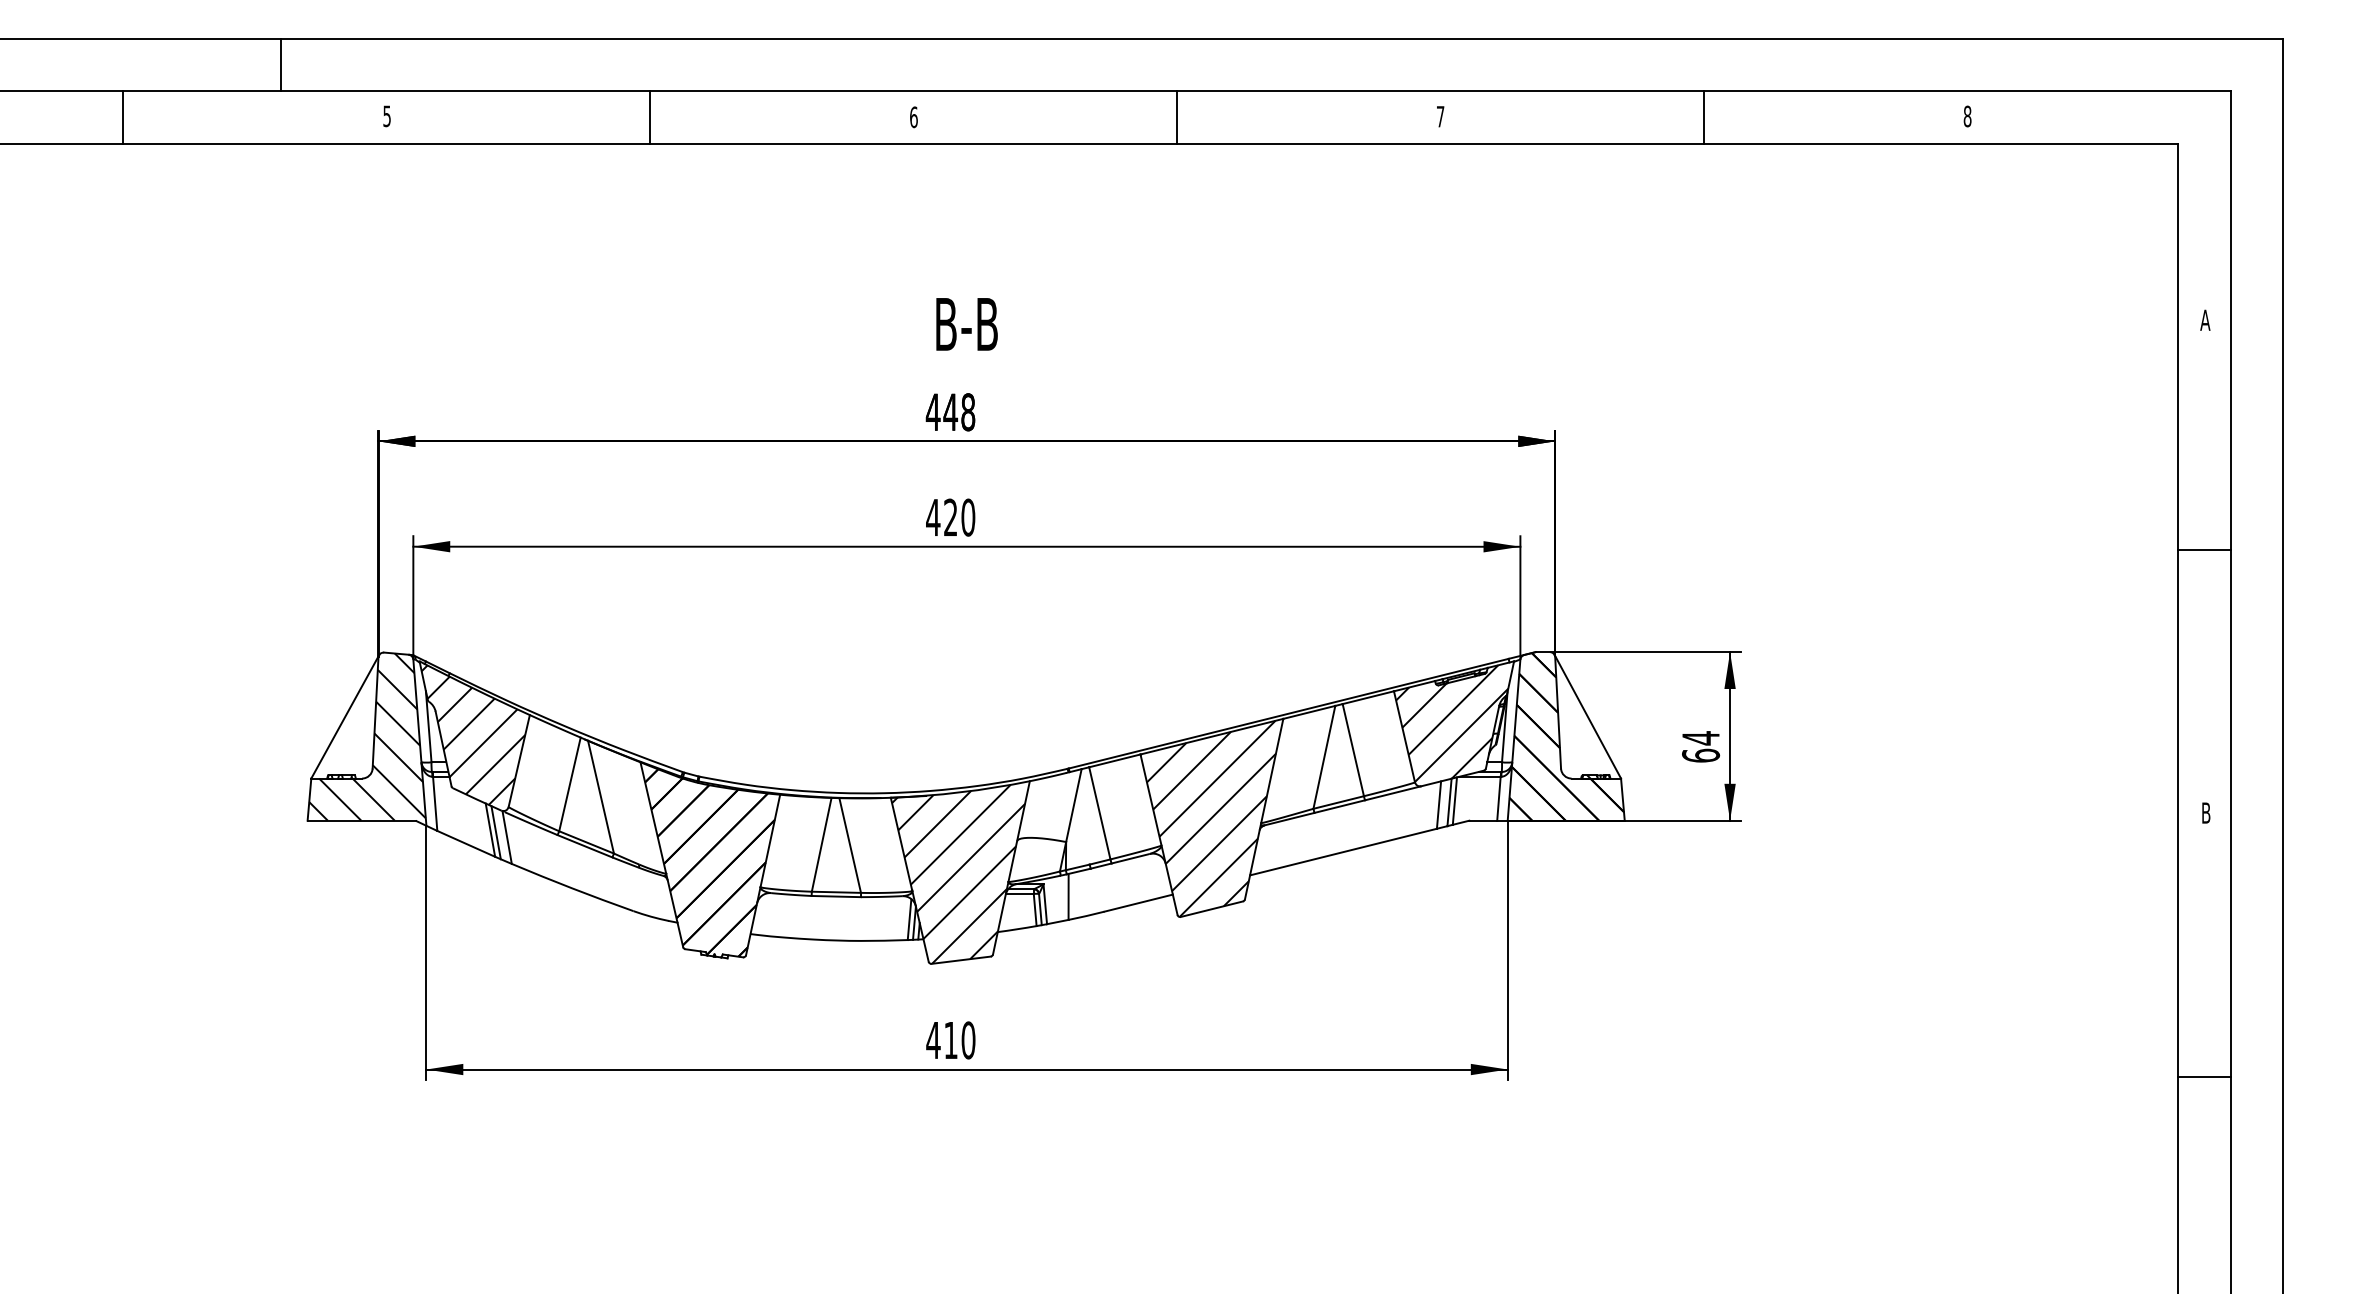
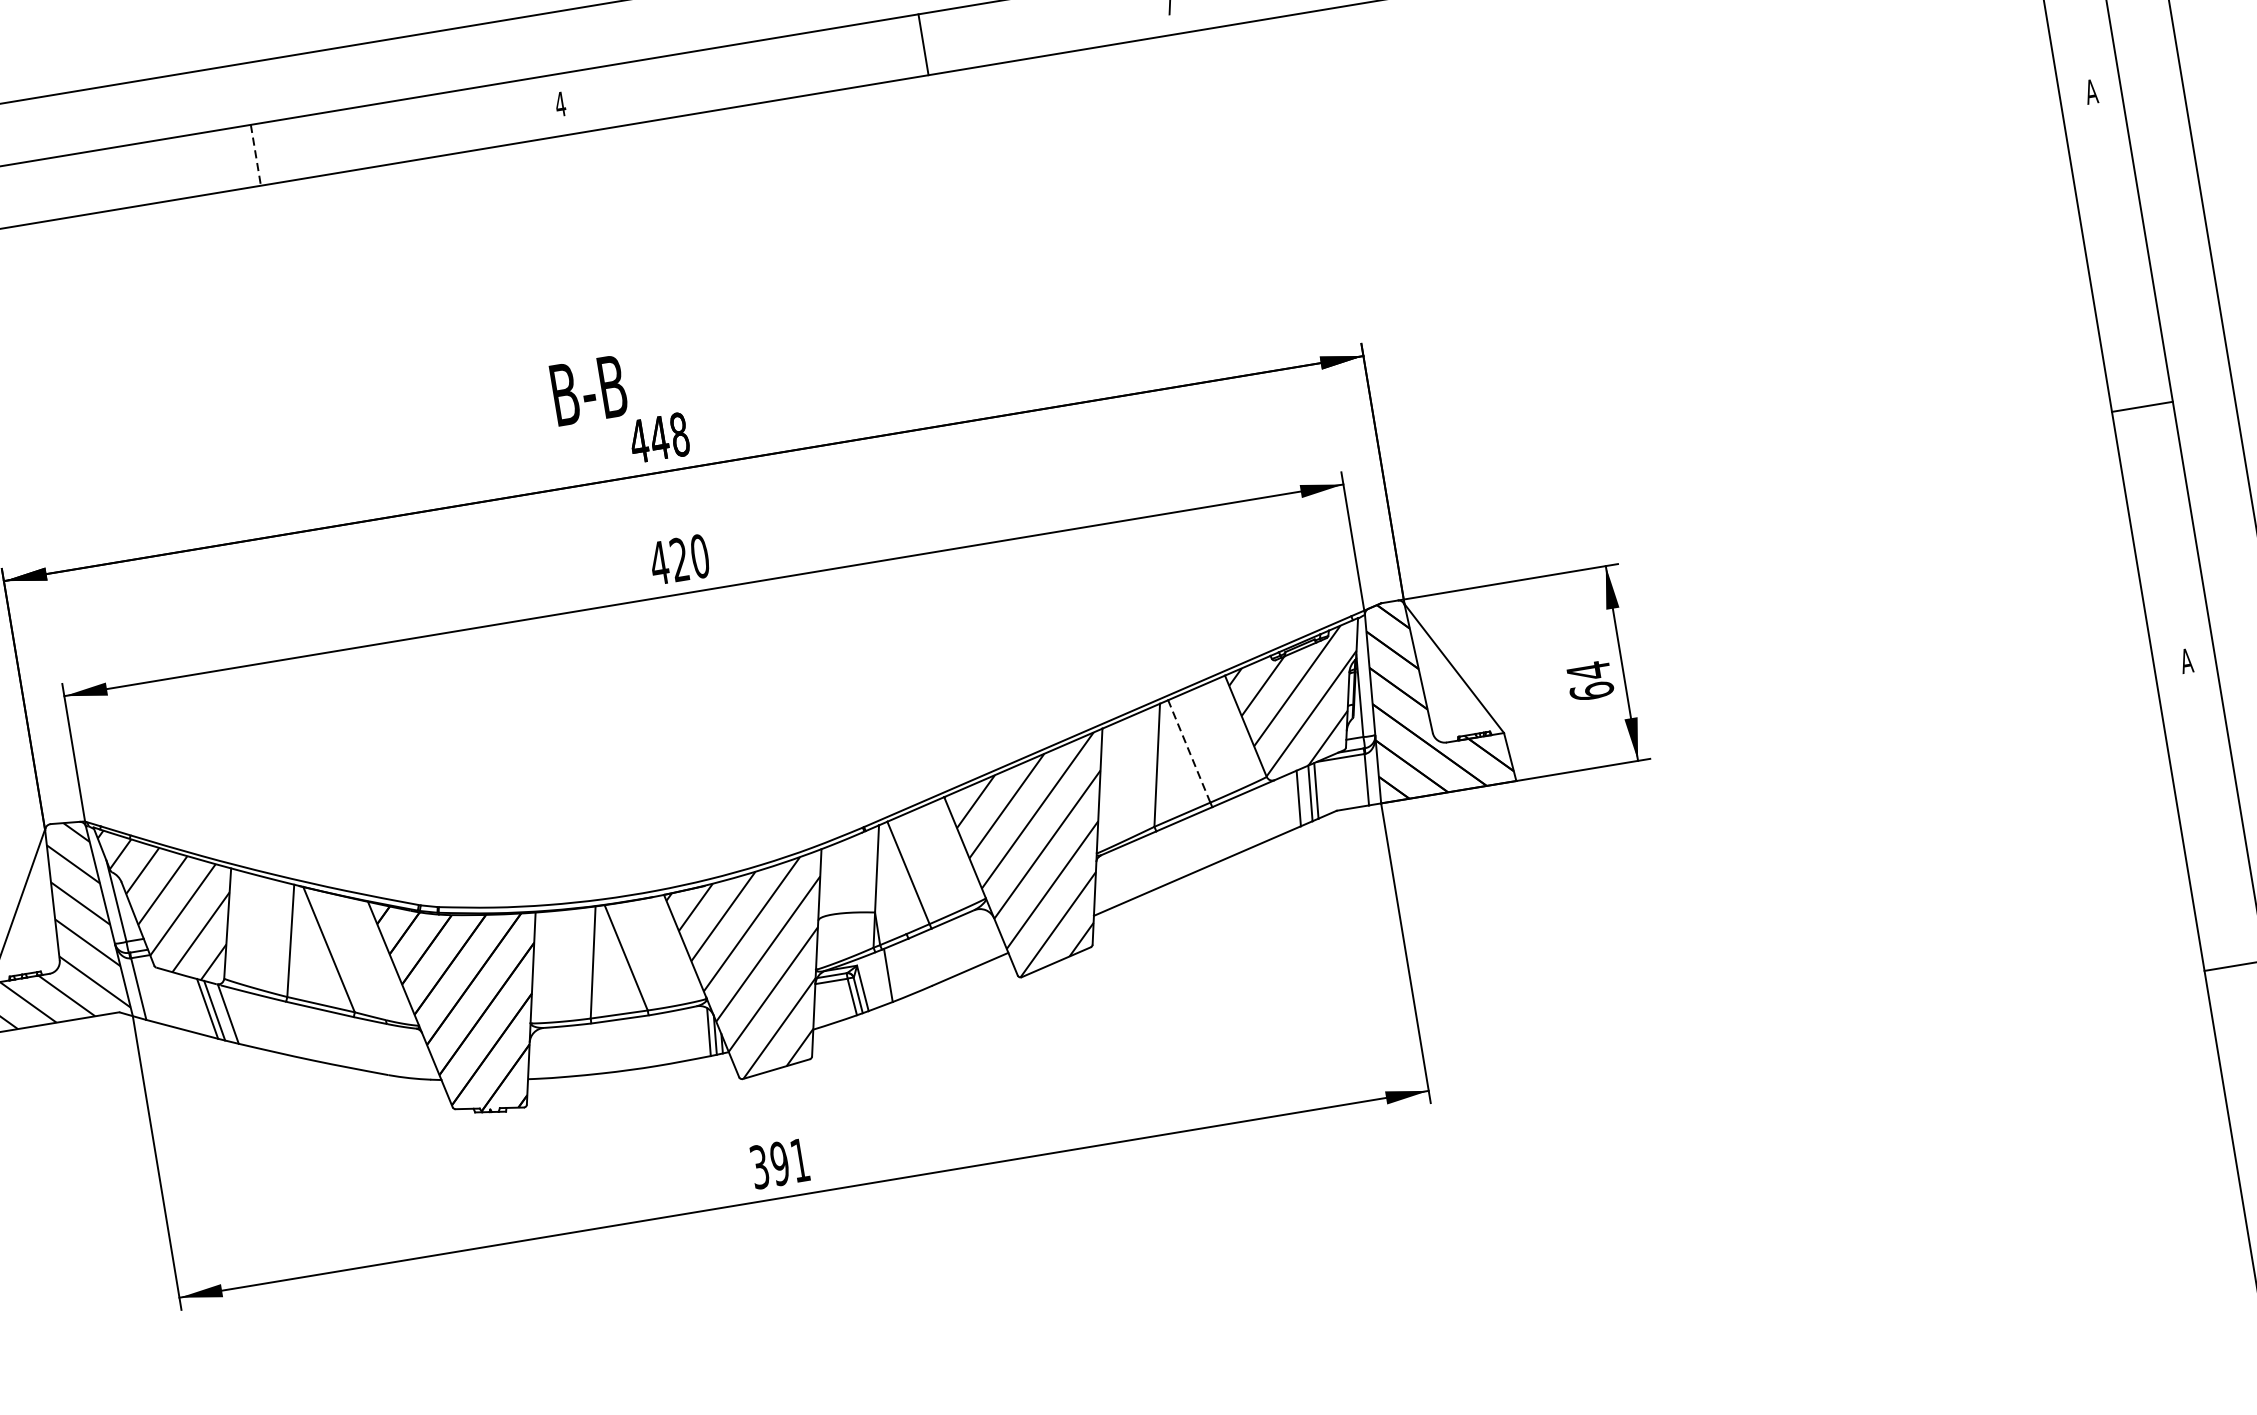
text: (913, 117) -> (560, 104), 6 -> 4
line: (1177, 117) -> (924, 44), moved
line: (650, 118) -> (256, 156), solid -> dashed
text: (966, 324) -> (588, 390), moved
line: (2204, 549) -> (2142, 406), moved
line: (1353, 749) -> (1189, 750), solid -> dashed
text: (2206, 812) -> (2186, 660), B -> A
text: (950, 1040) -> (779, 1163), 410 -> 391

